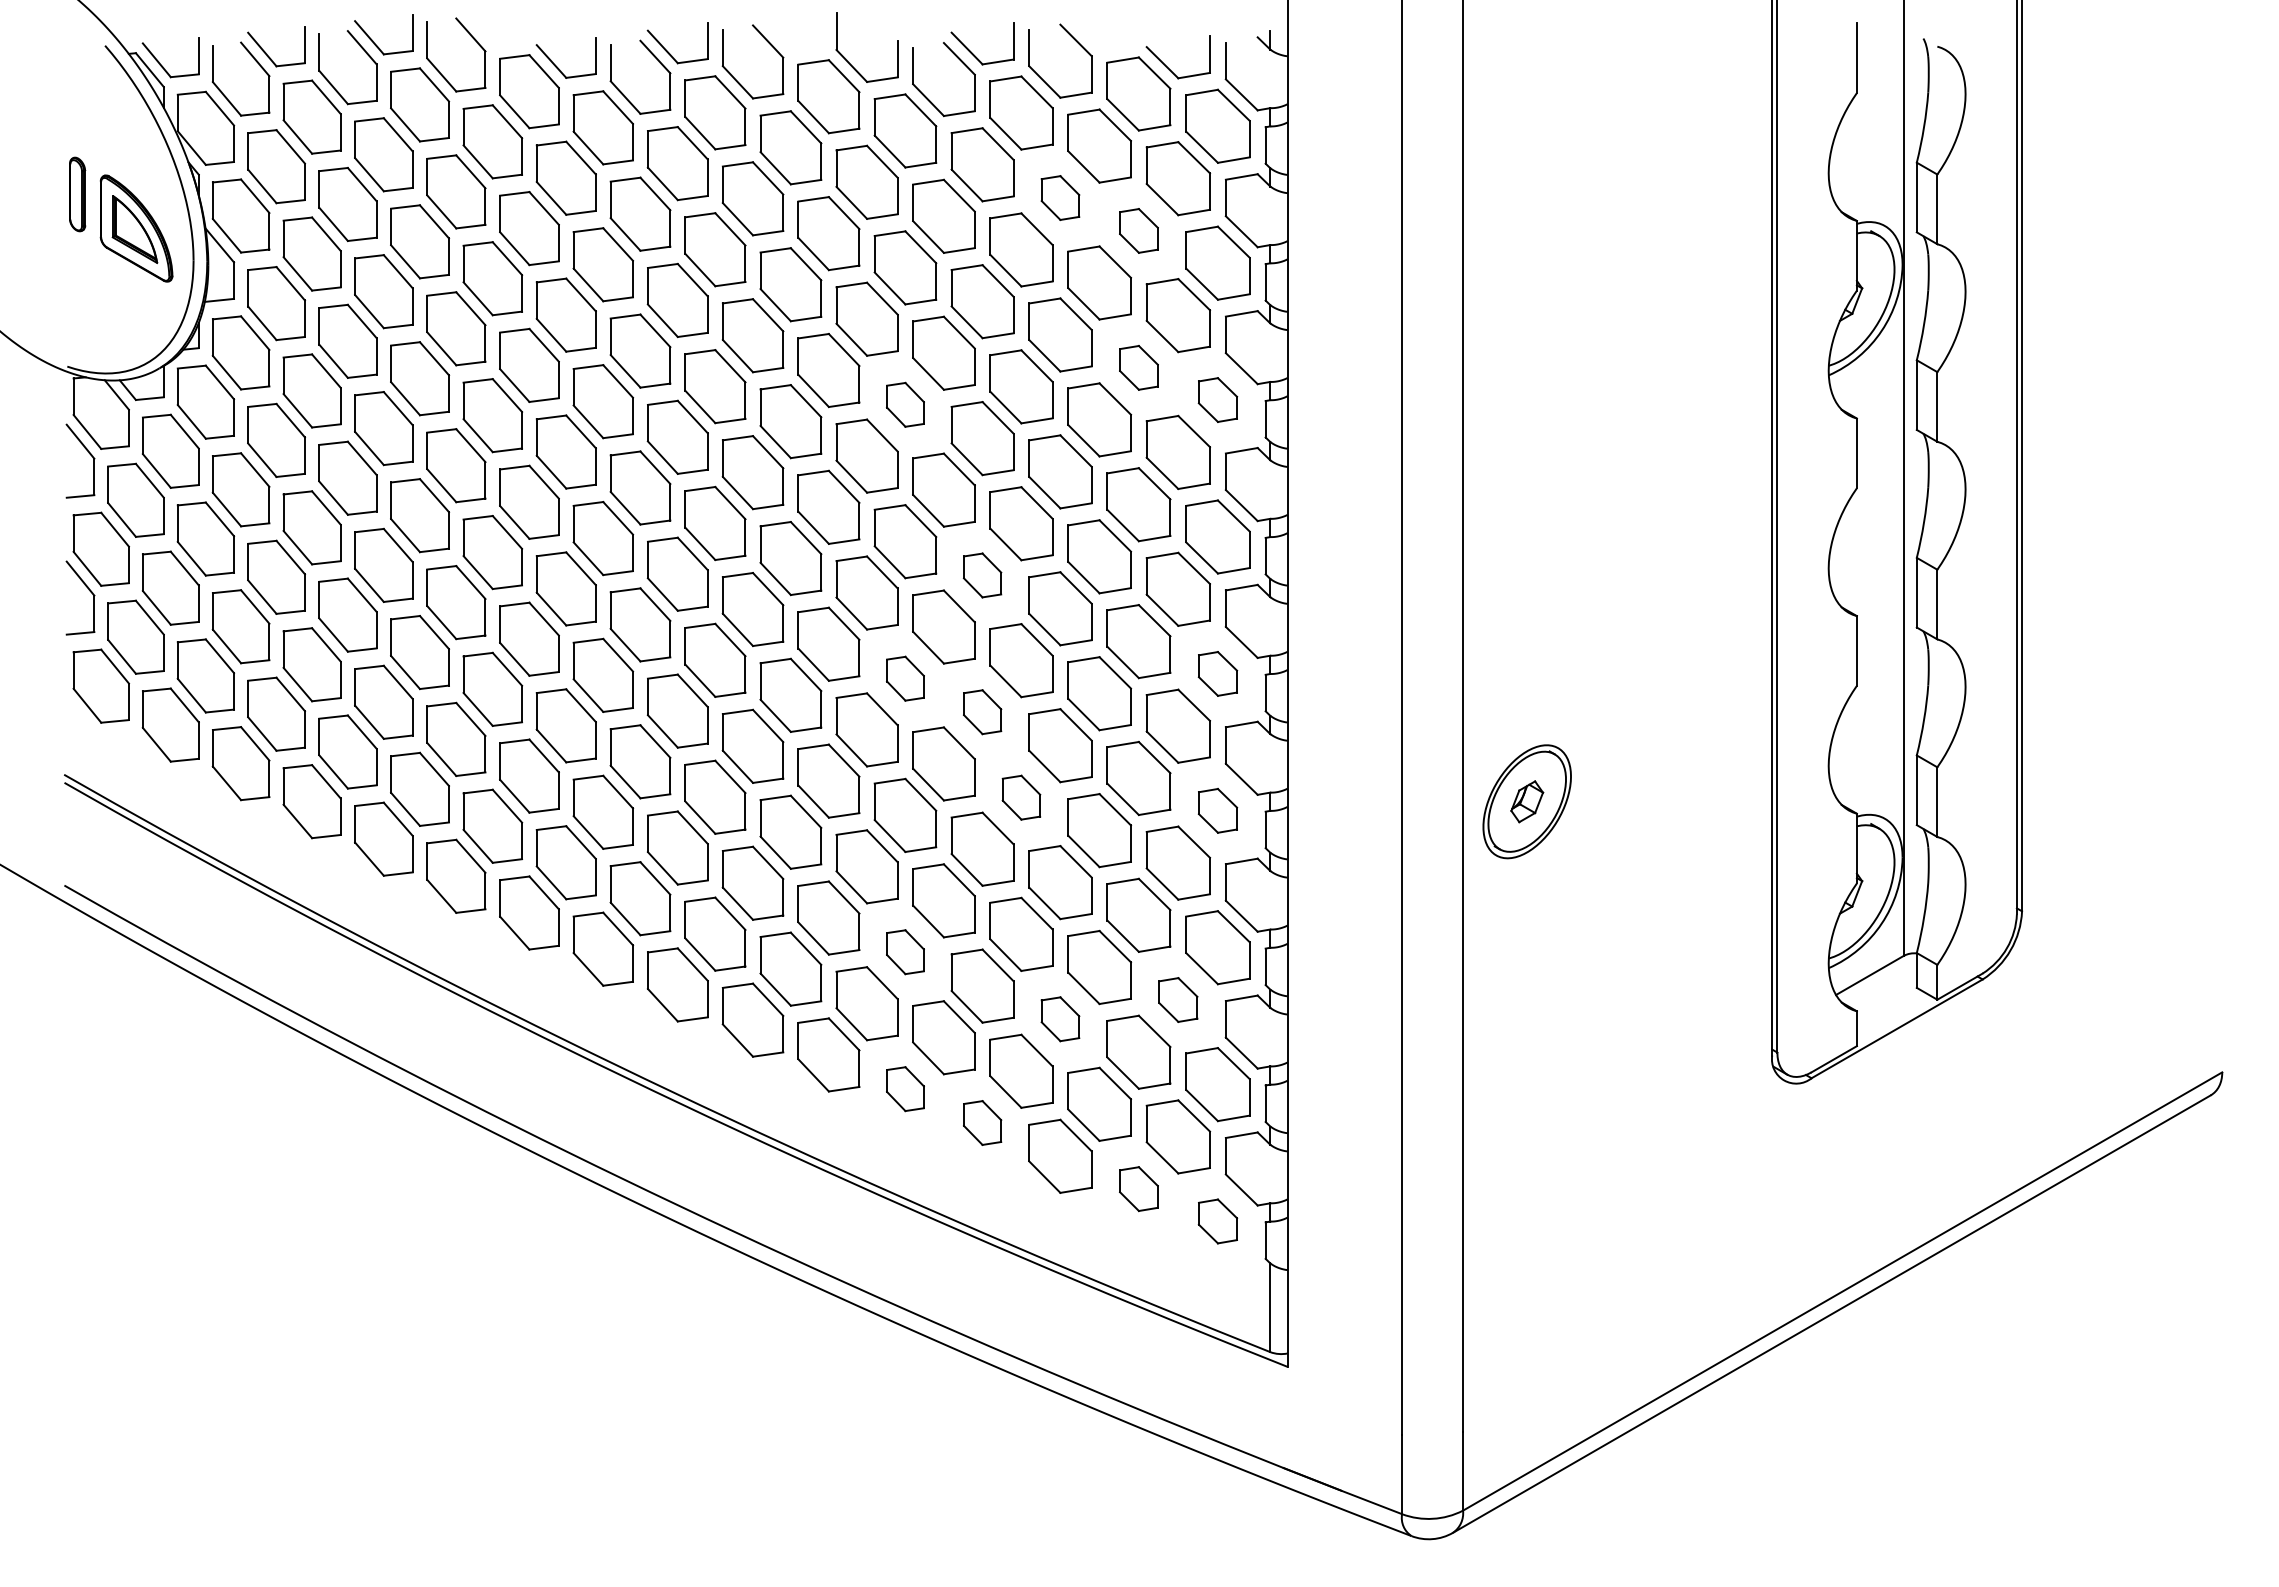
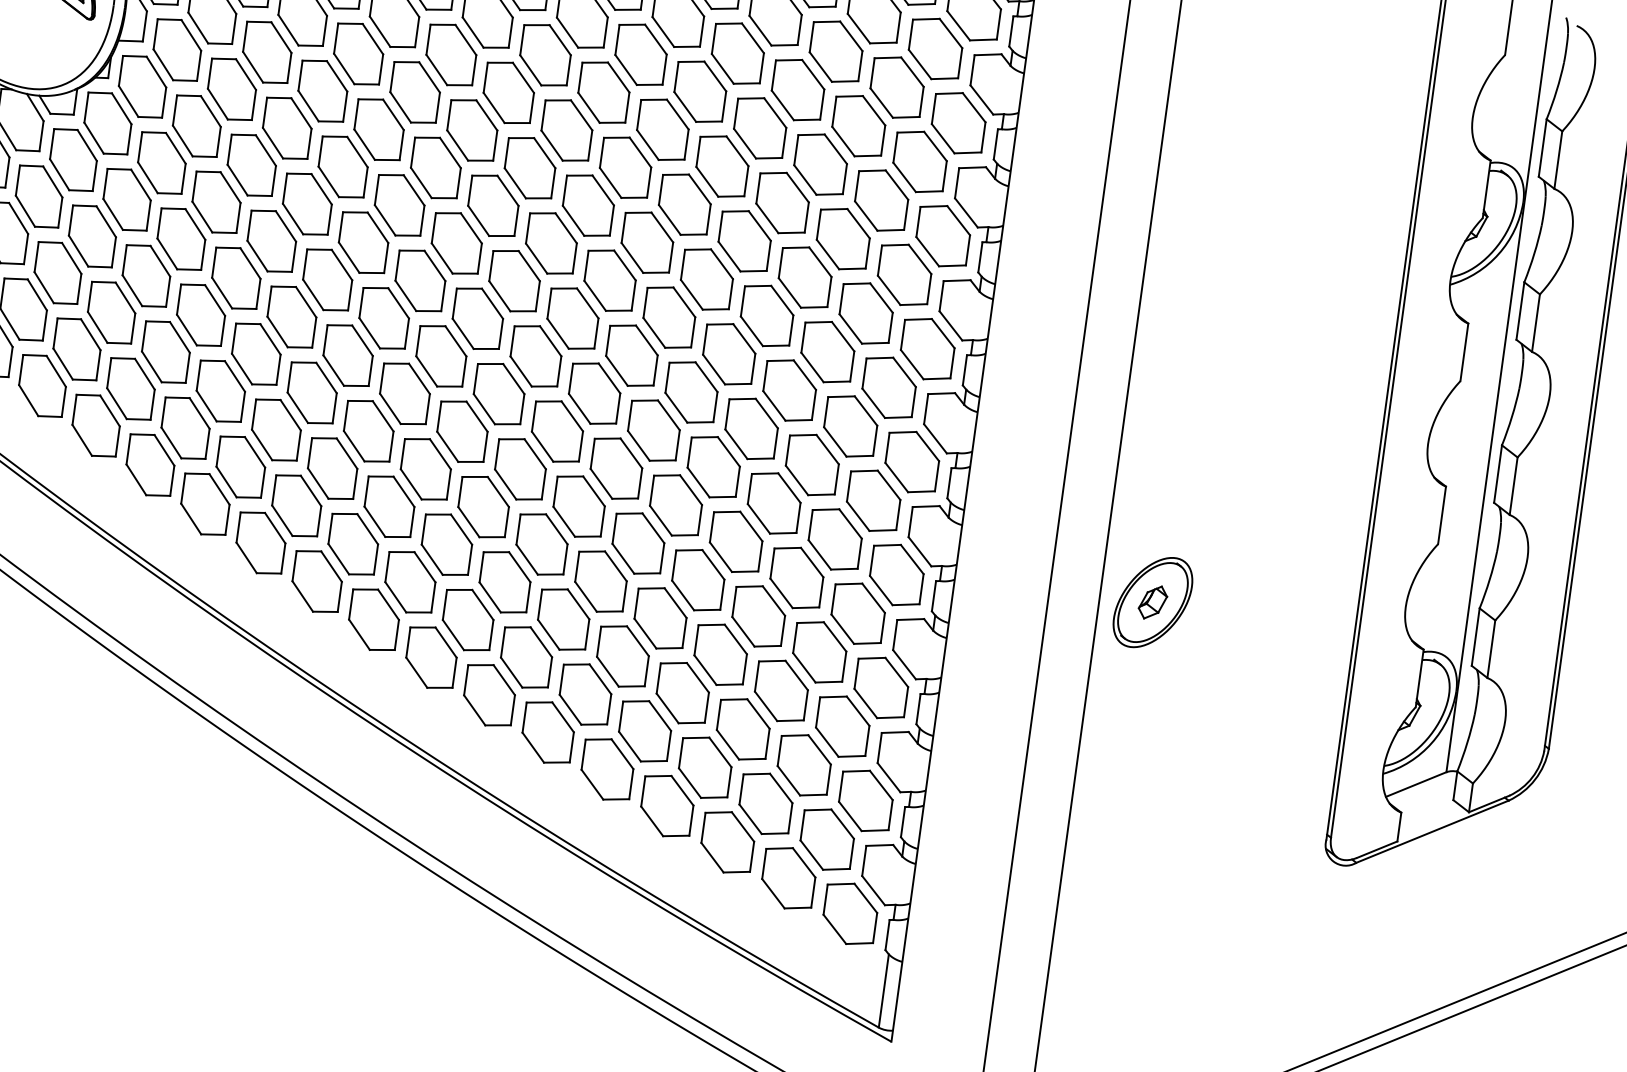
part: (1060, 197) -> (836, 51), size x1.67
part: (1138, 230) -> (896, 87), size x1.67
part: (1138, 367) -> (881, 200), size x1.67
part: (1217, 399) -> (942, 235), size x1.67
part: (905, 404) -> (684, 204), size x1.67
part: (982, 575) -> (729, 354), size x1.67
part: (1217, 673) -> (911, 461), size x1.67
part: (905, 678) -> (653, 430), size x1.67
part: (982, 711) -> (713, 466), size x1.67
part: (1021, 797) -> (736, 541), size x1.67
part: (1217, 810) -> (896, 574), size x1.67
part: (905, 951) -> (623, 655), size x1.67
part: (1178, 999) -> (842, 726), size x1.67
part: (1060, 1018) -> (743, 728), size x1.67
part: (905, 1088) -> (607, 768), size x1.67
part: (982, 1122) -> (667, 805), size x1.67
part: (1138, 1188) -> (788, 877), size x1.67
part: (1217, 1221) -> (849, 913), size x1.67

